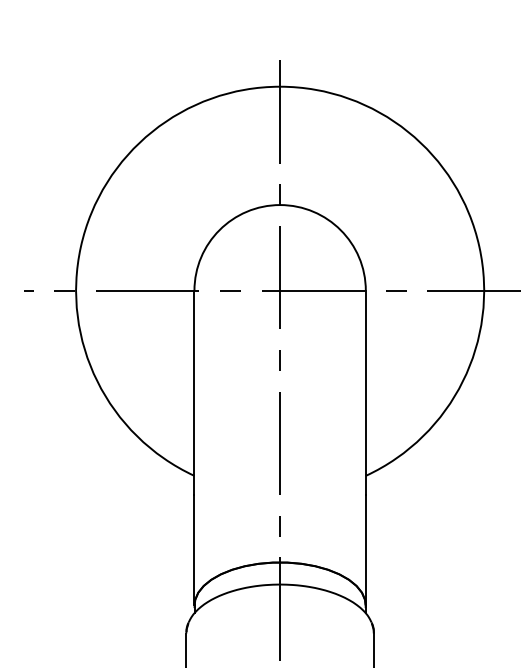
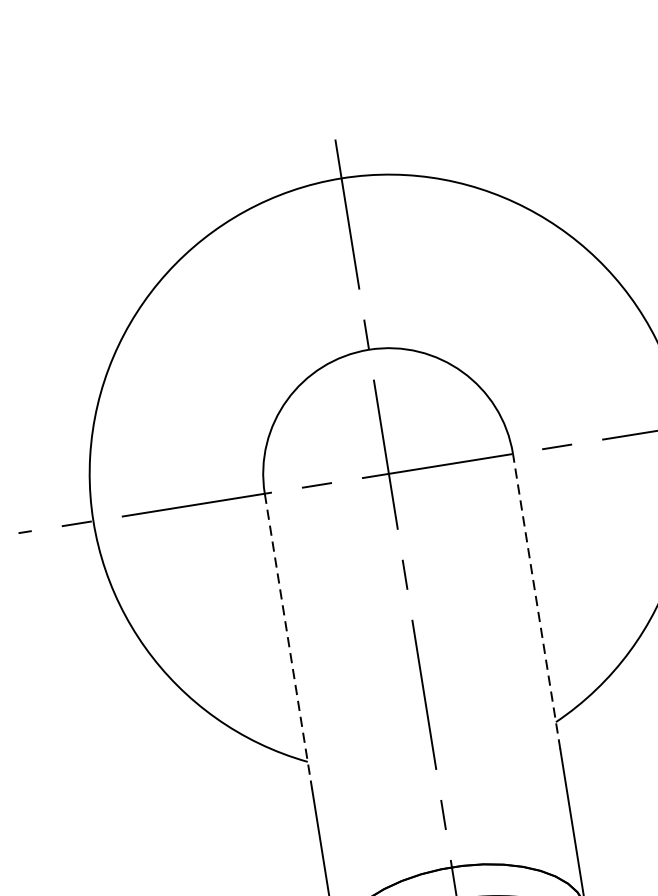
line: (365, 392) -> (536, 601), solid -> dashed
line: (194, 393) -> (288, 642), solid -> dashed

